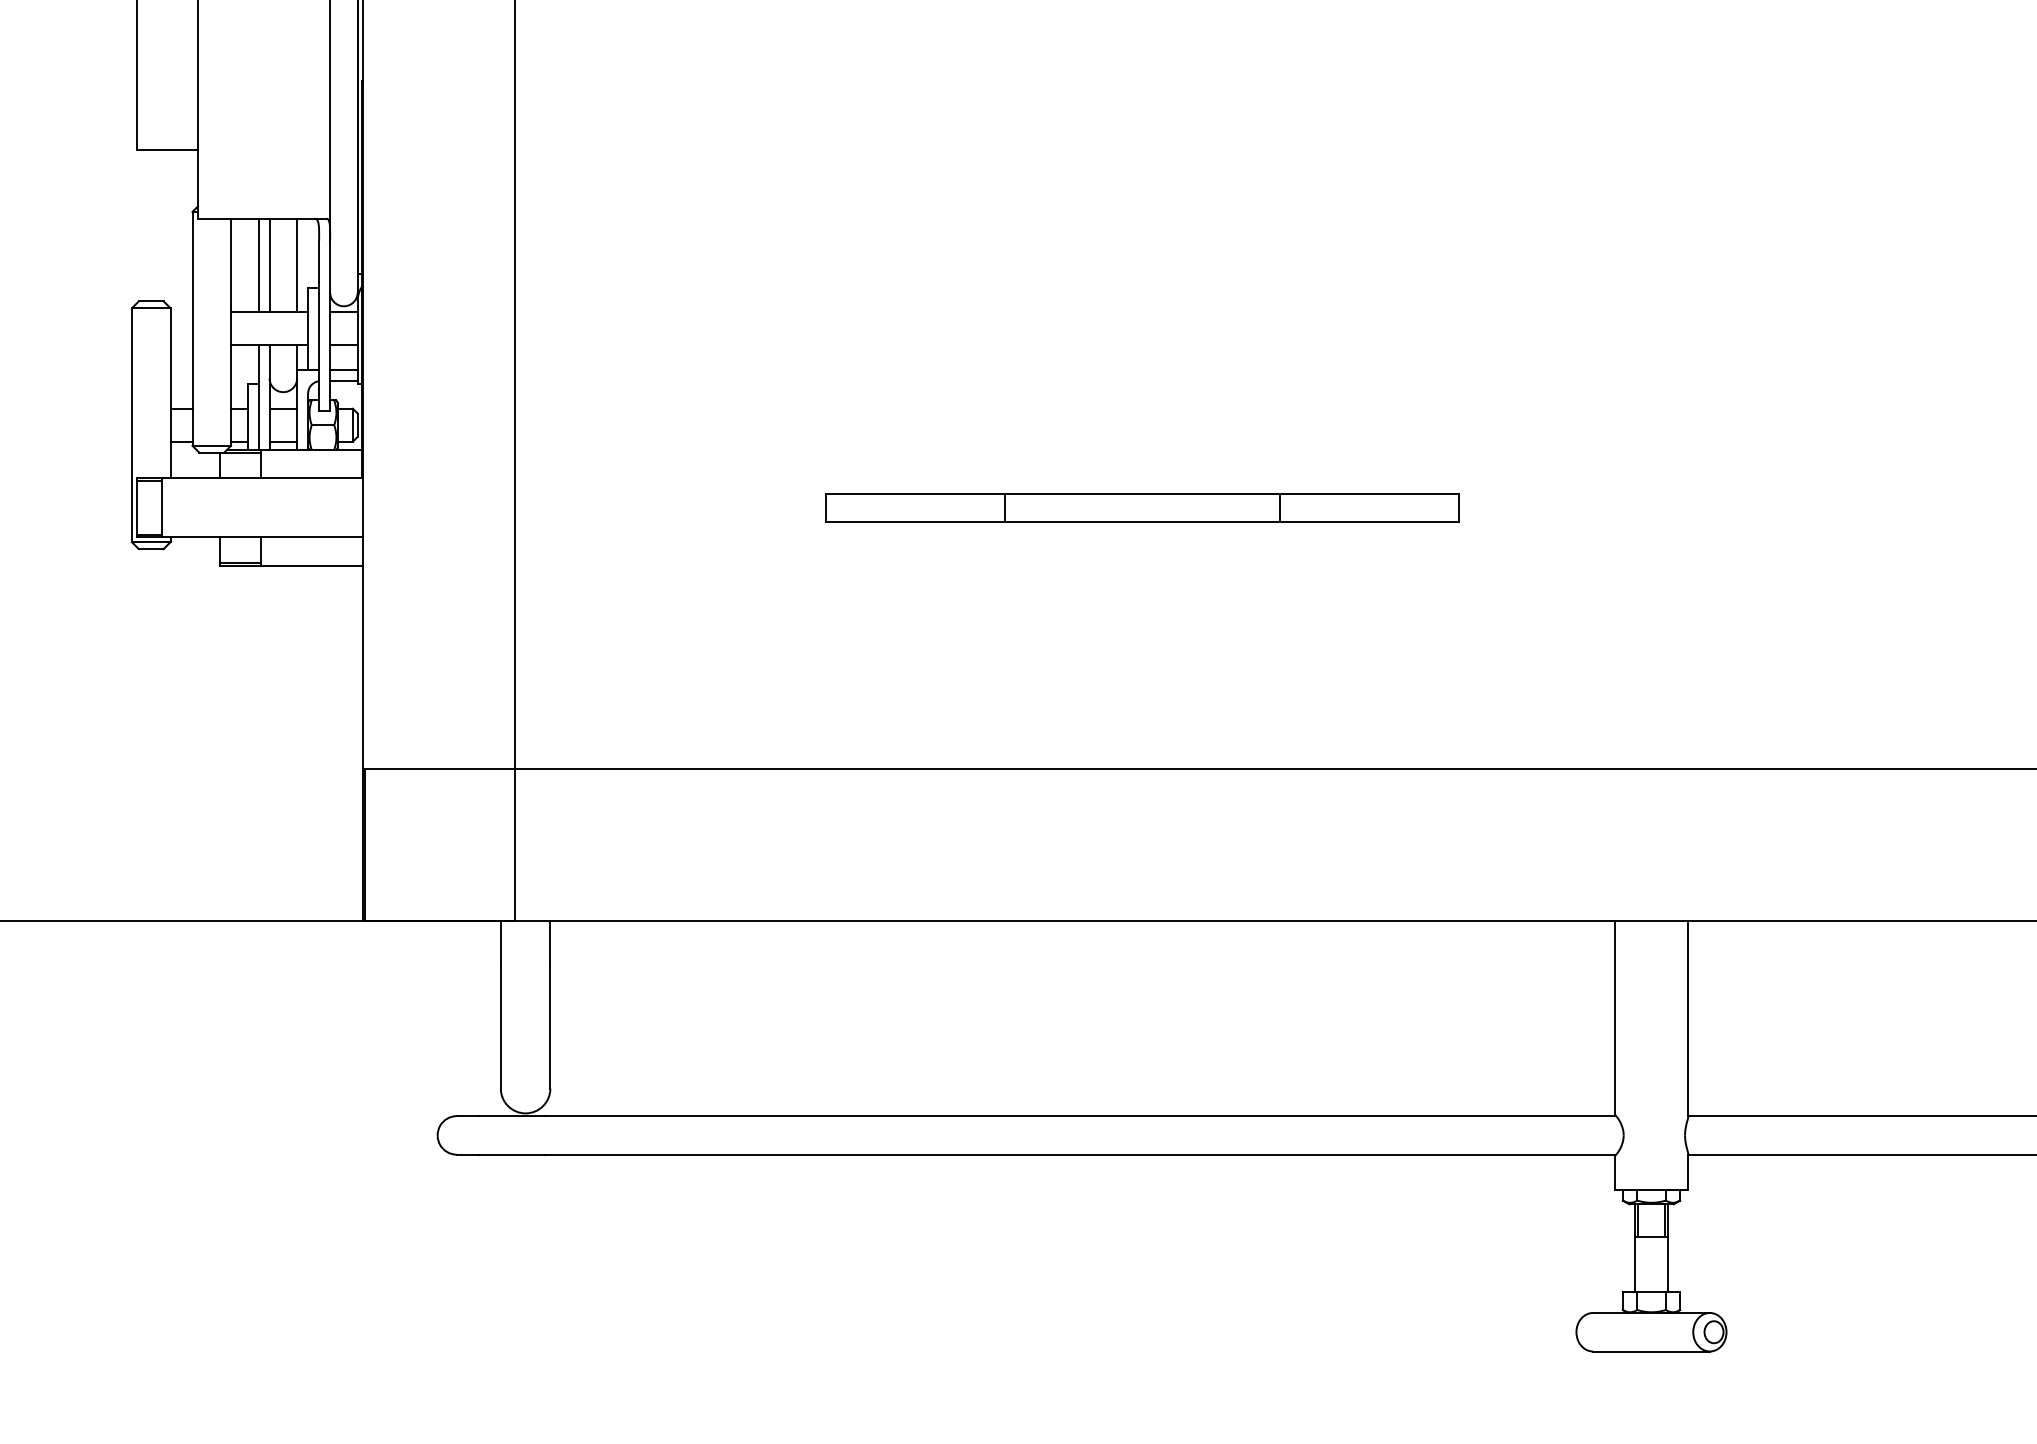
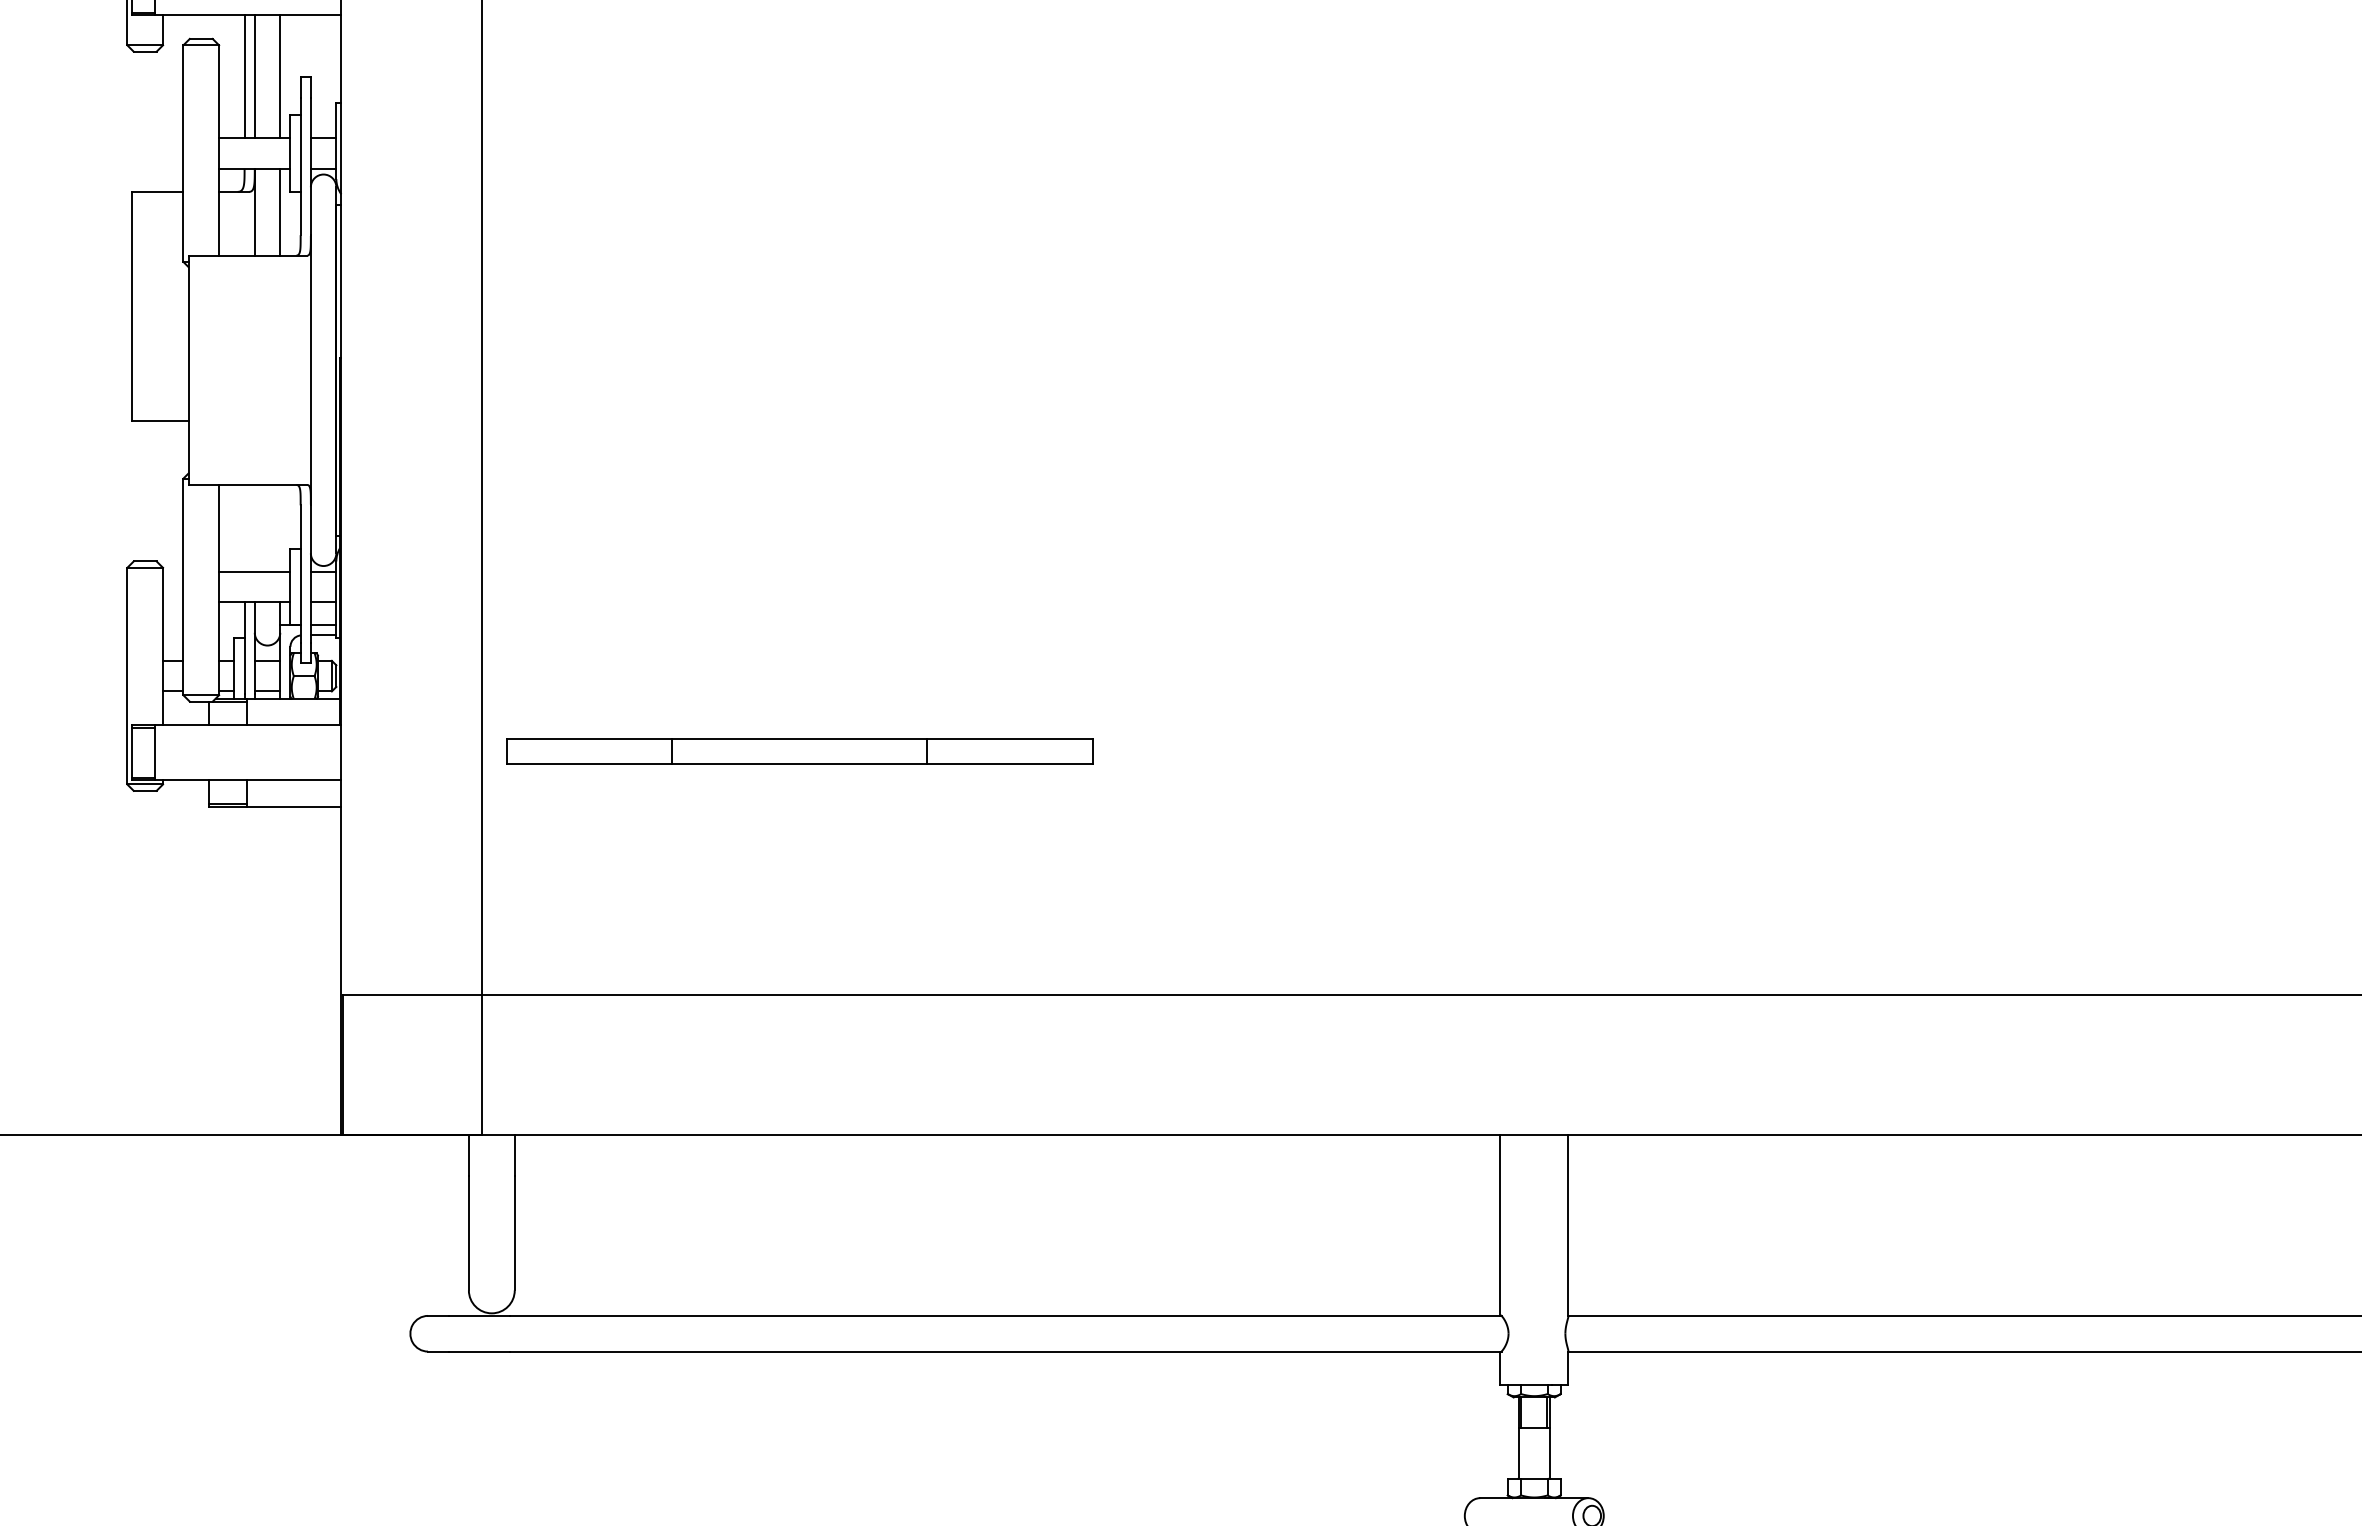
line: (258, 264) -> (244, 527), removed
line: (269, 264) -> (254, 527), removed
line: (297, 264) -> (280, 527), removed
part: (1141, 507) -> (799, 751), moved

